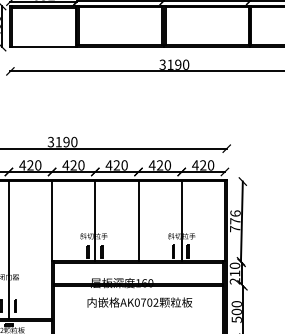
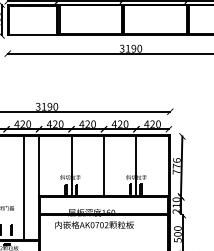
line: (8, 250) -> (23, 188), moved
text: (139, 302) -> (94, 225), moved

